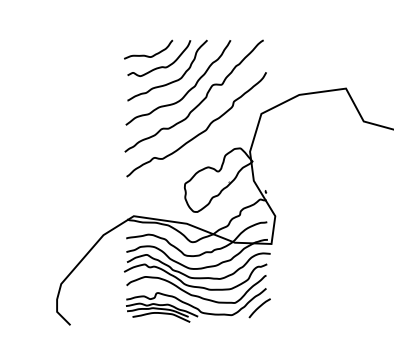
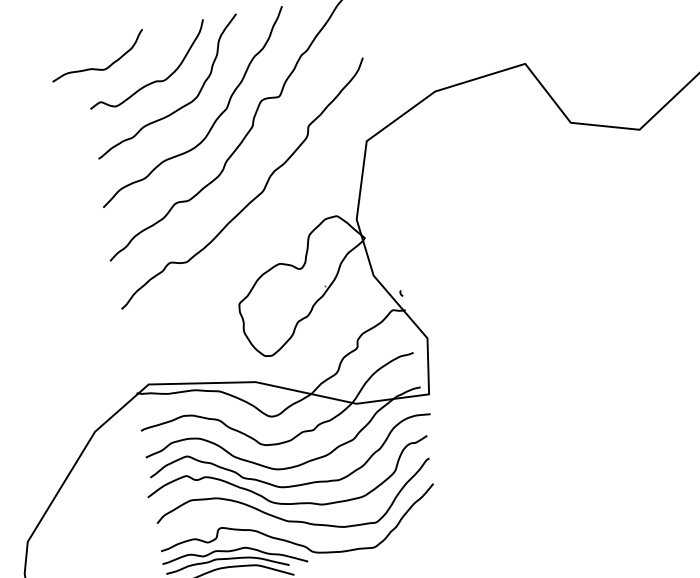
curve: (148, 55) -> (99, 67), moved
curve: (259, 308) -> (426, 525), removed

